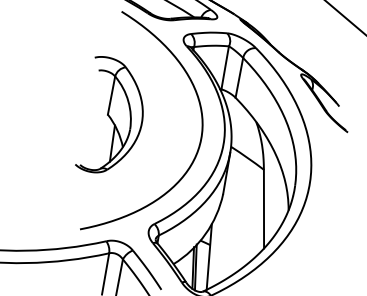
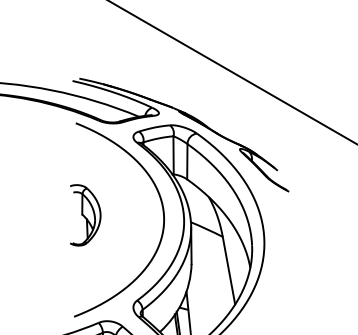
part: (113, 117) -> (85, 215), size x0.6

